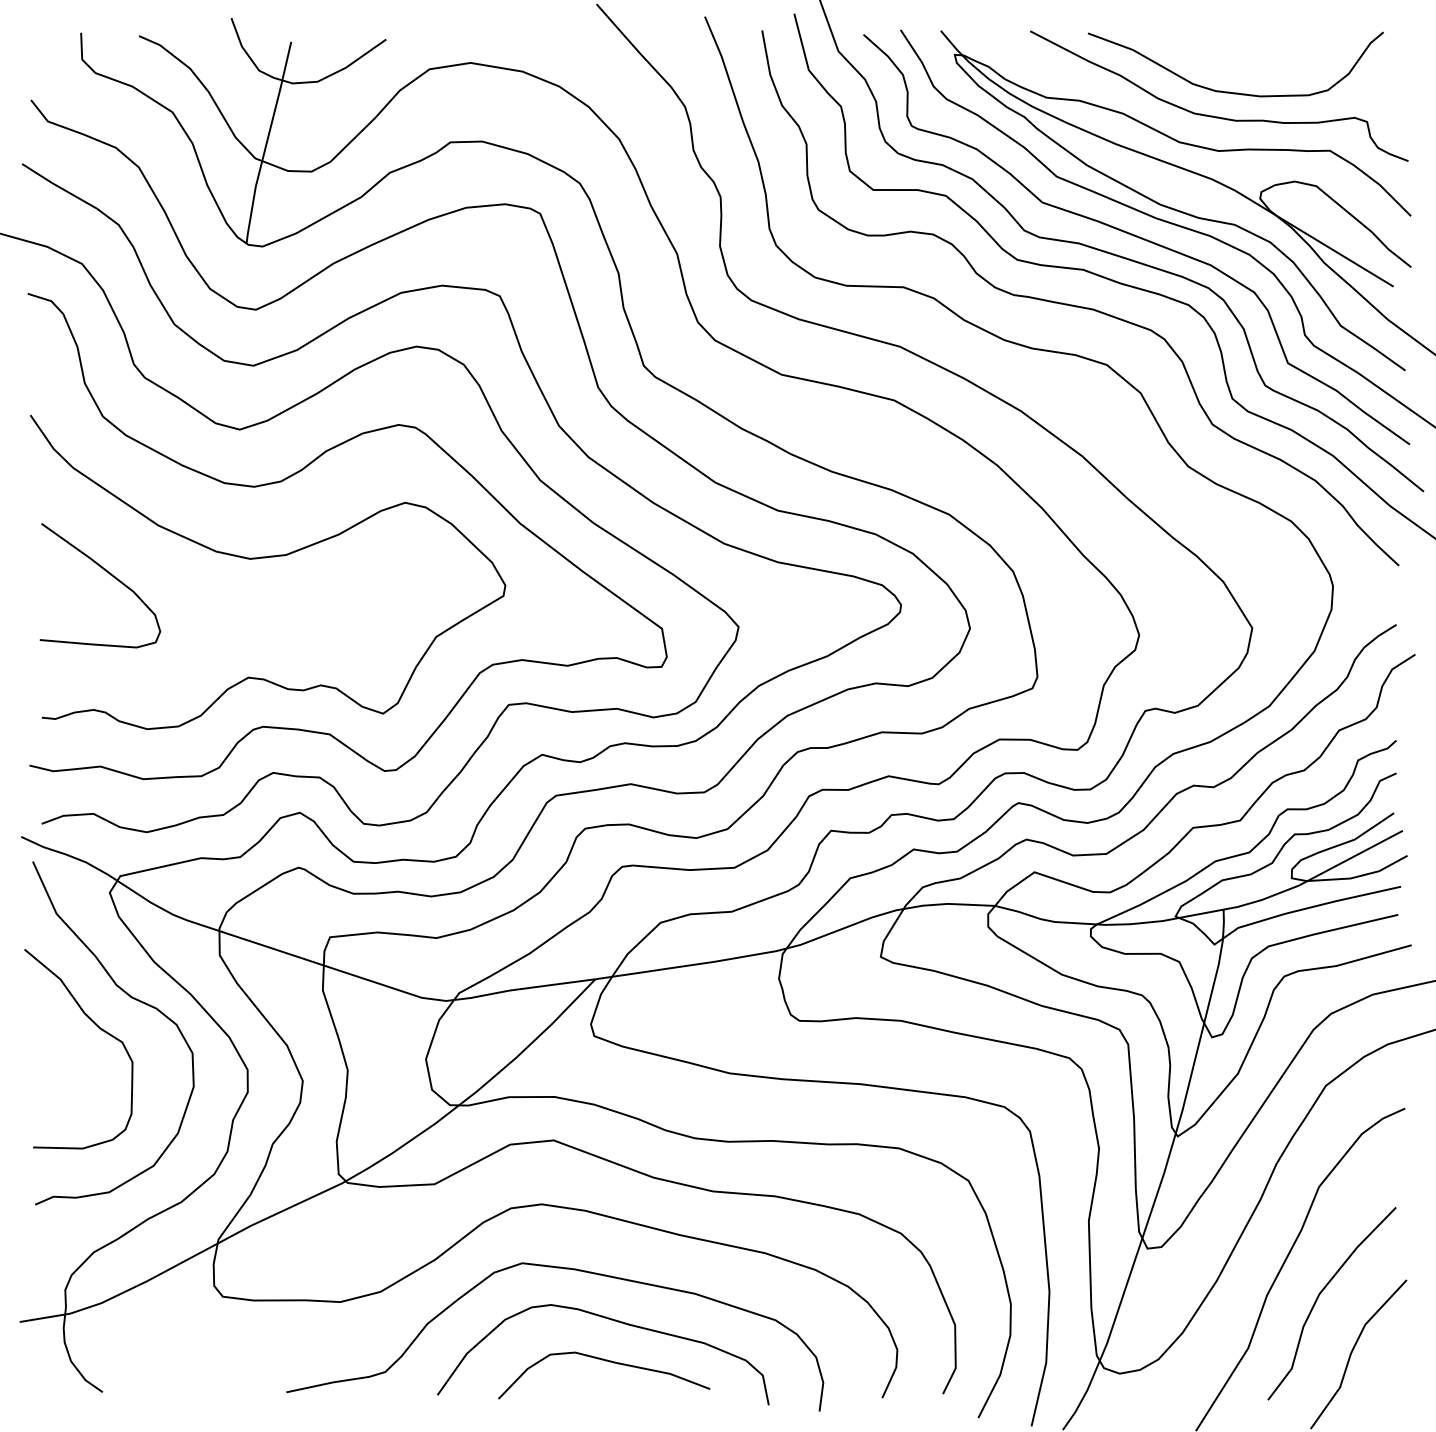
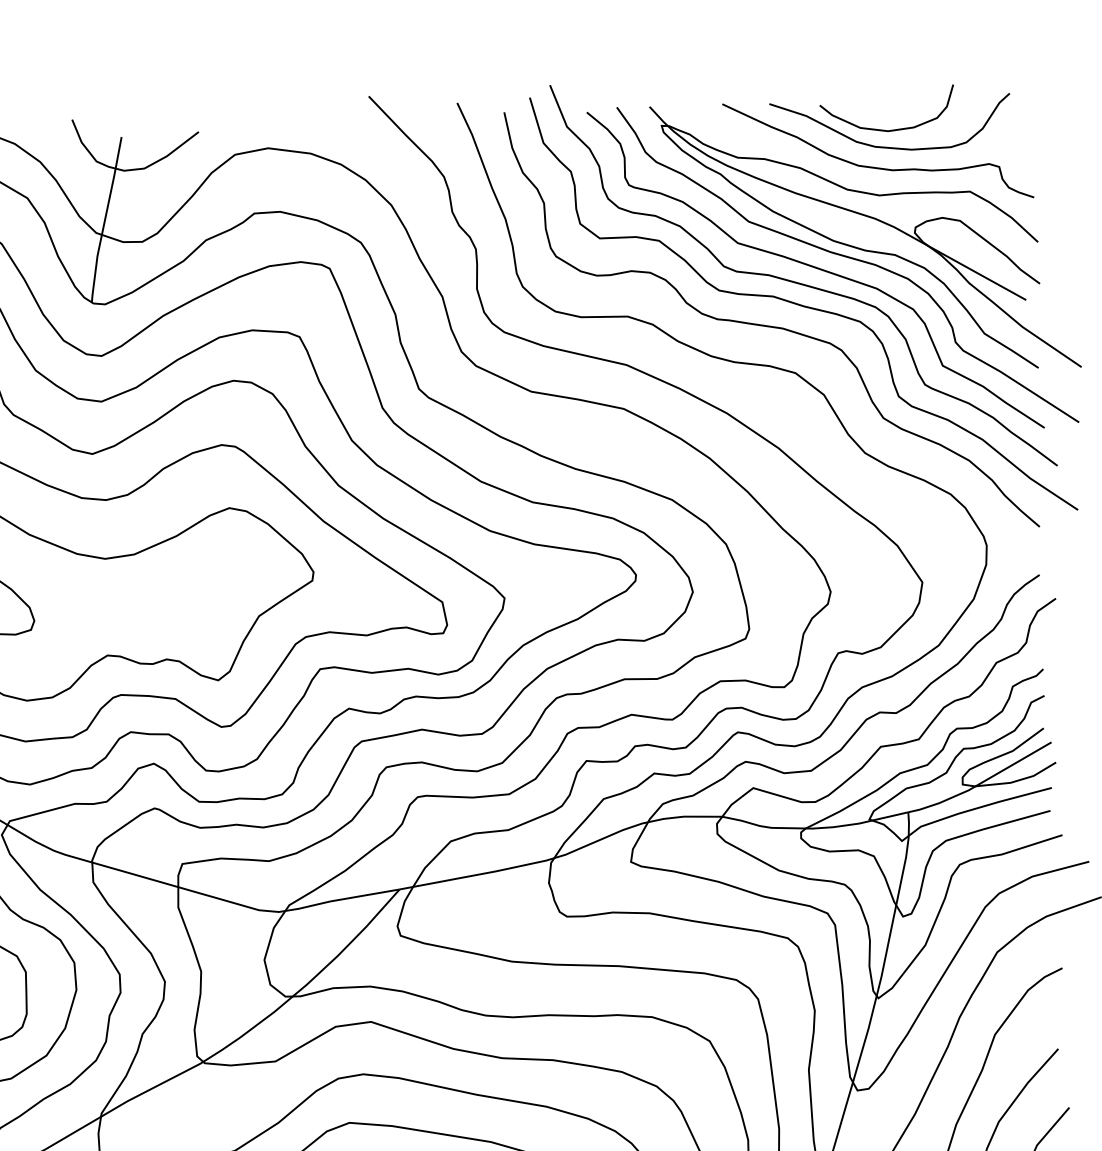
curve: (1227, 70) -> (884, 129), added

